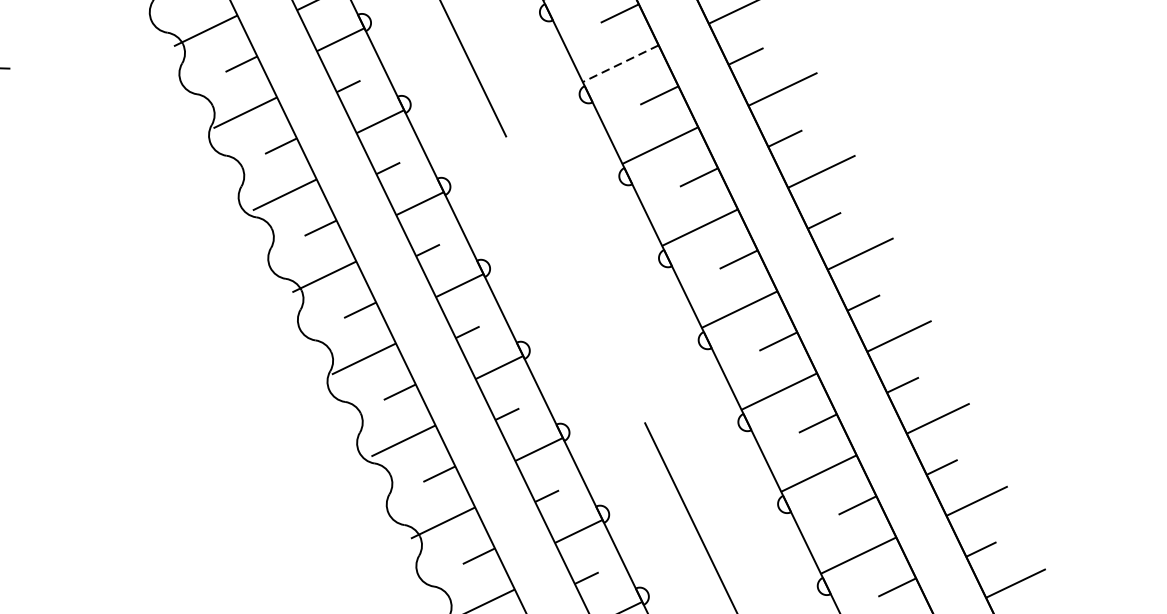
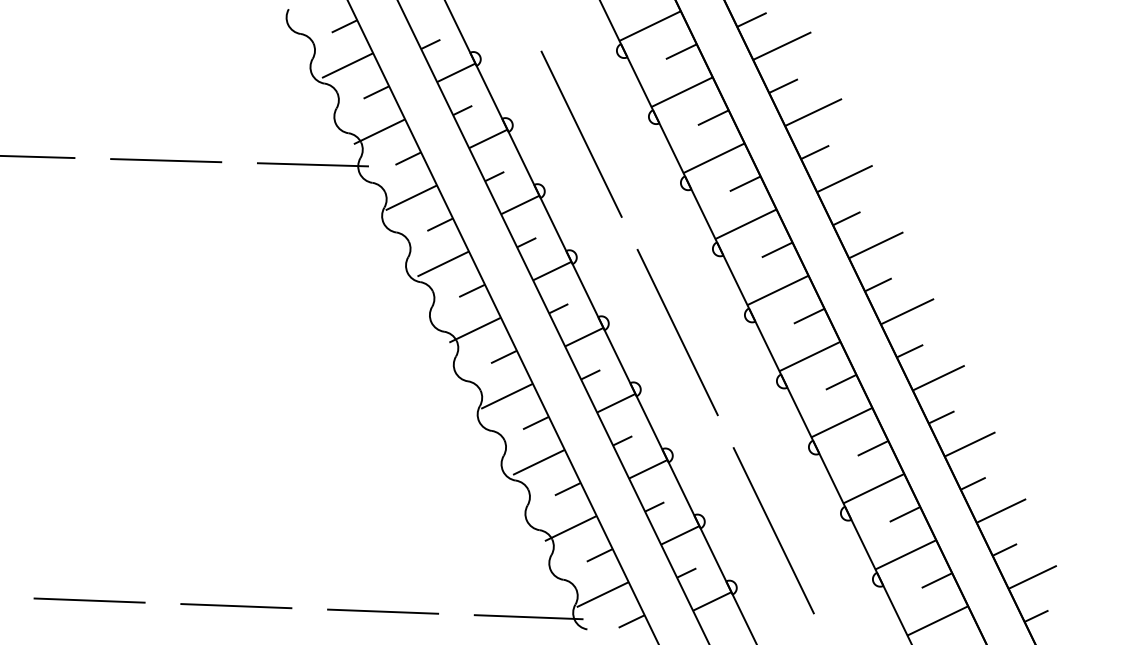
line: (620, 64) -> (713, 158), dashed -> solid
line: (122, 71) -> (312, 164), added
line: (575, 279) -> (677, 332), added

